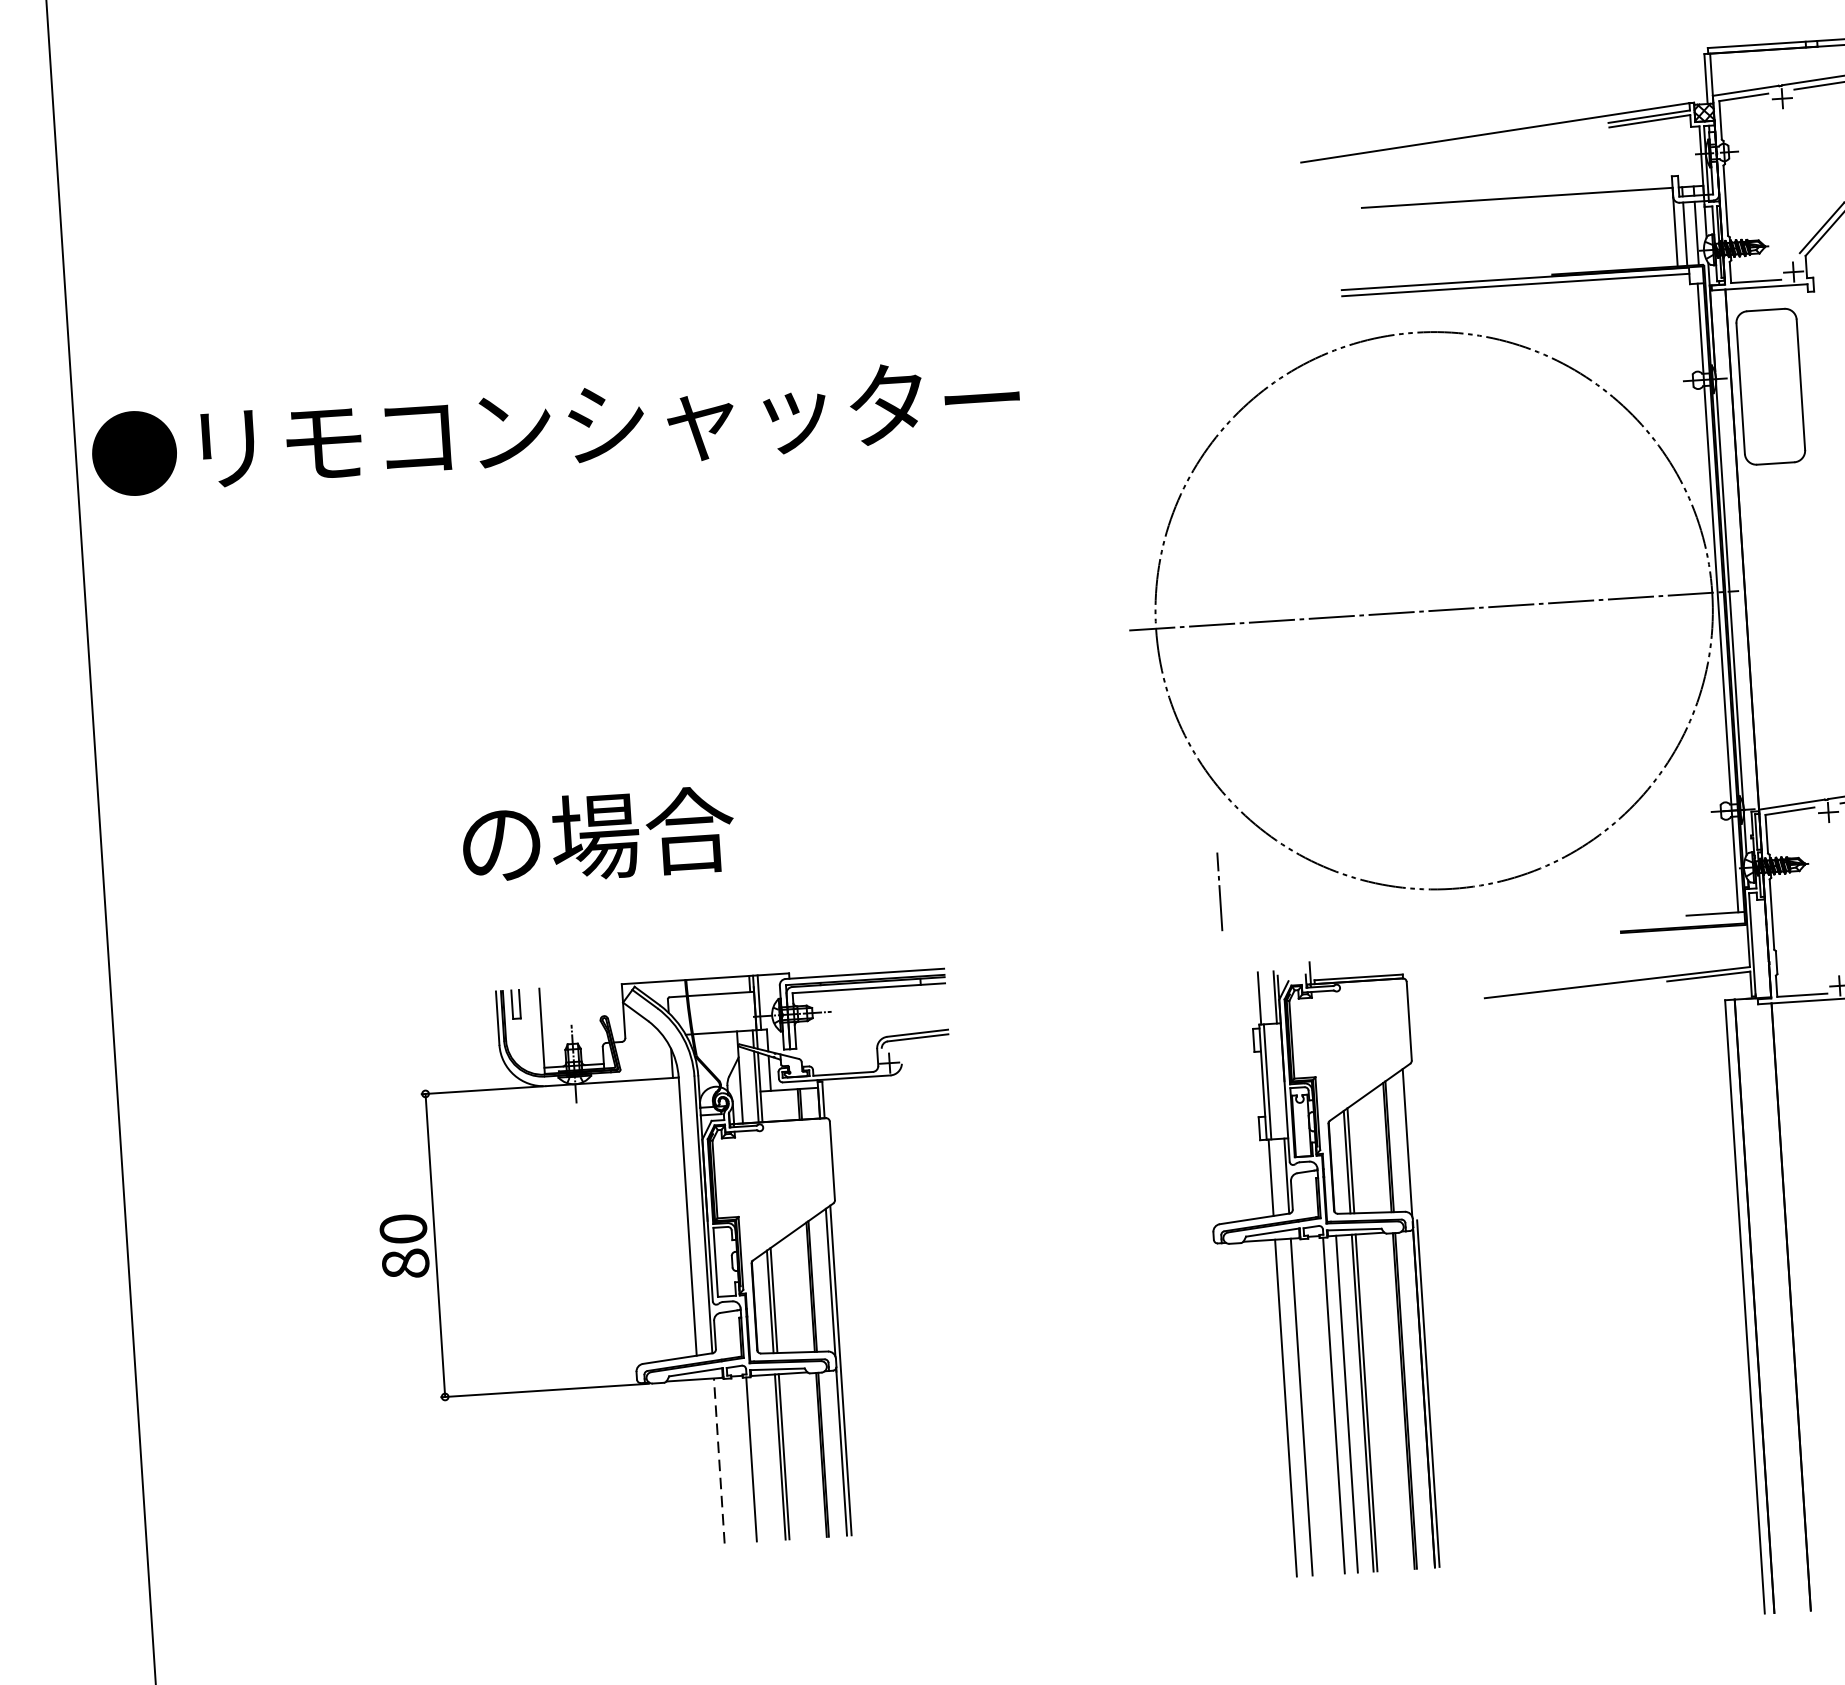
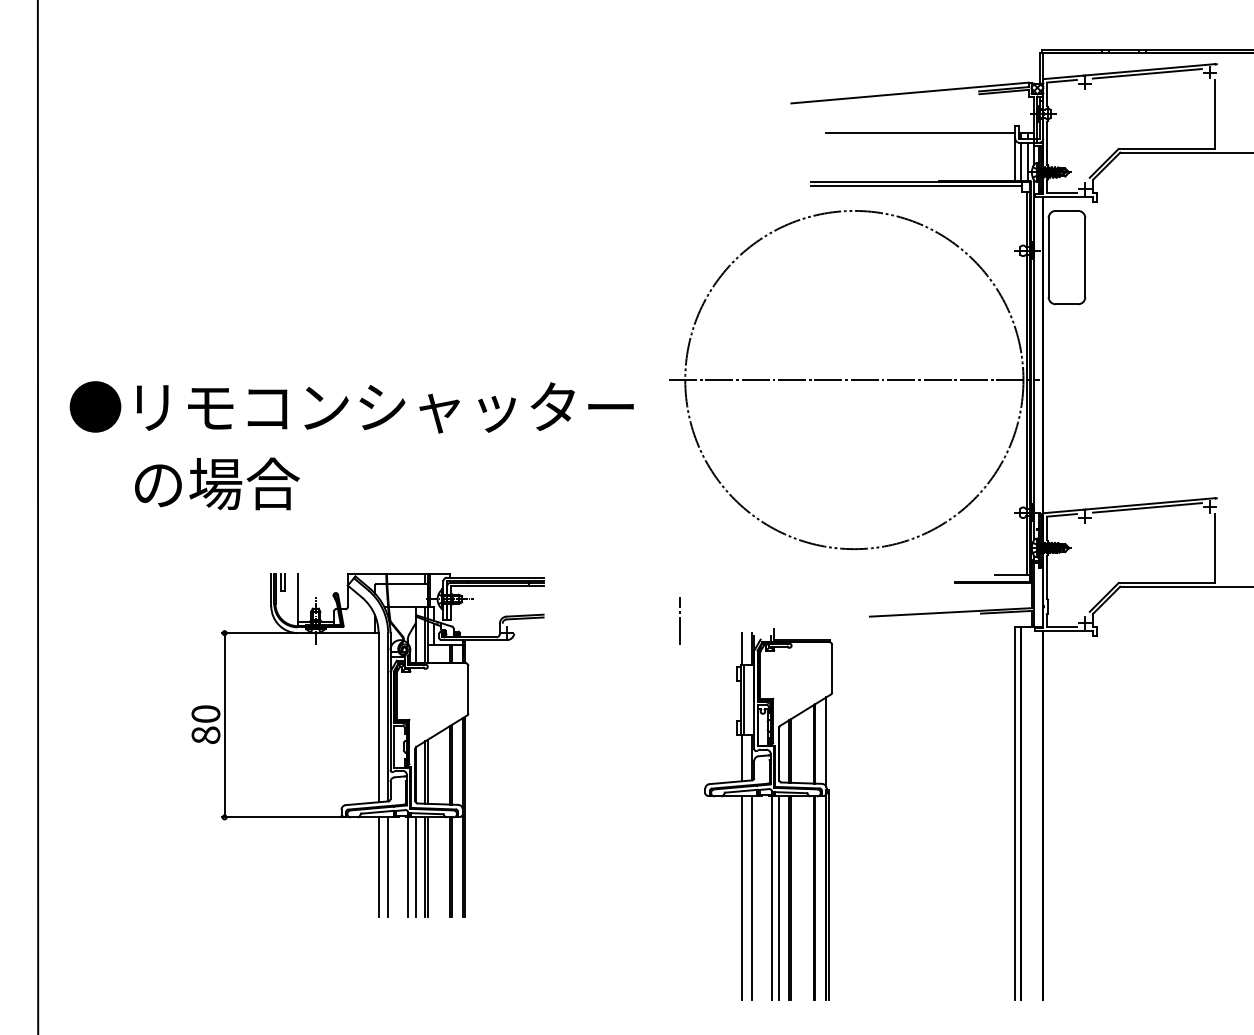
text: (555, 427) -> (351, 407), moved
text: (598, 835) -> (217, 483), moved
line: (1219, 891) -> (679, 620), moved
part: (1320, 1267) -> (768, 814), moved
line: (764, 1457) -> (415, 866), added
line: (719, 1460) -> (388, 866), dashed -> solid
line: (703, 1461) -> (378, 866), added

